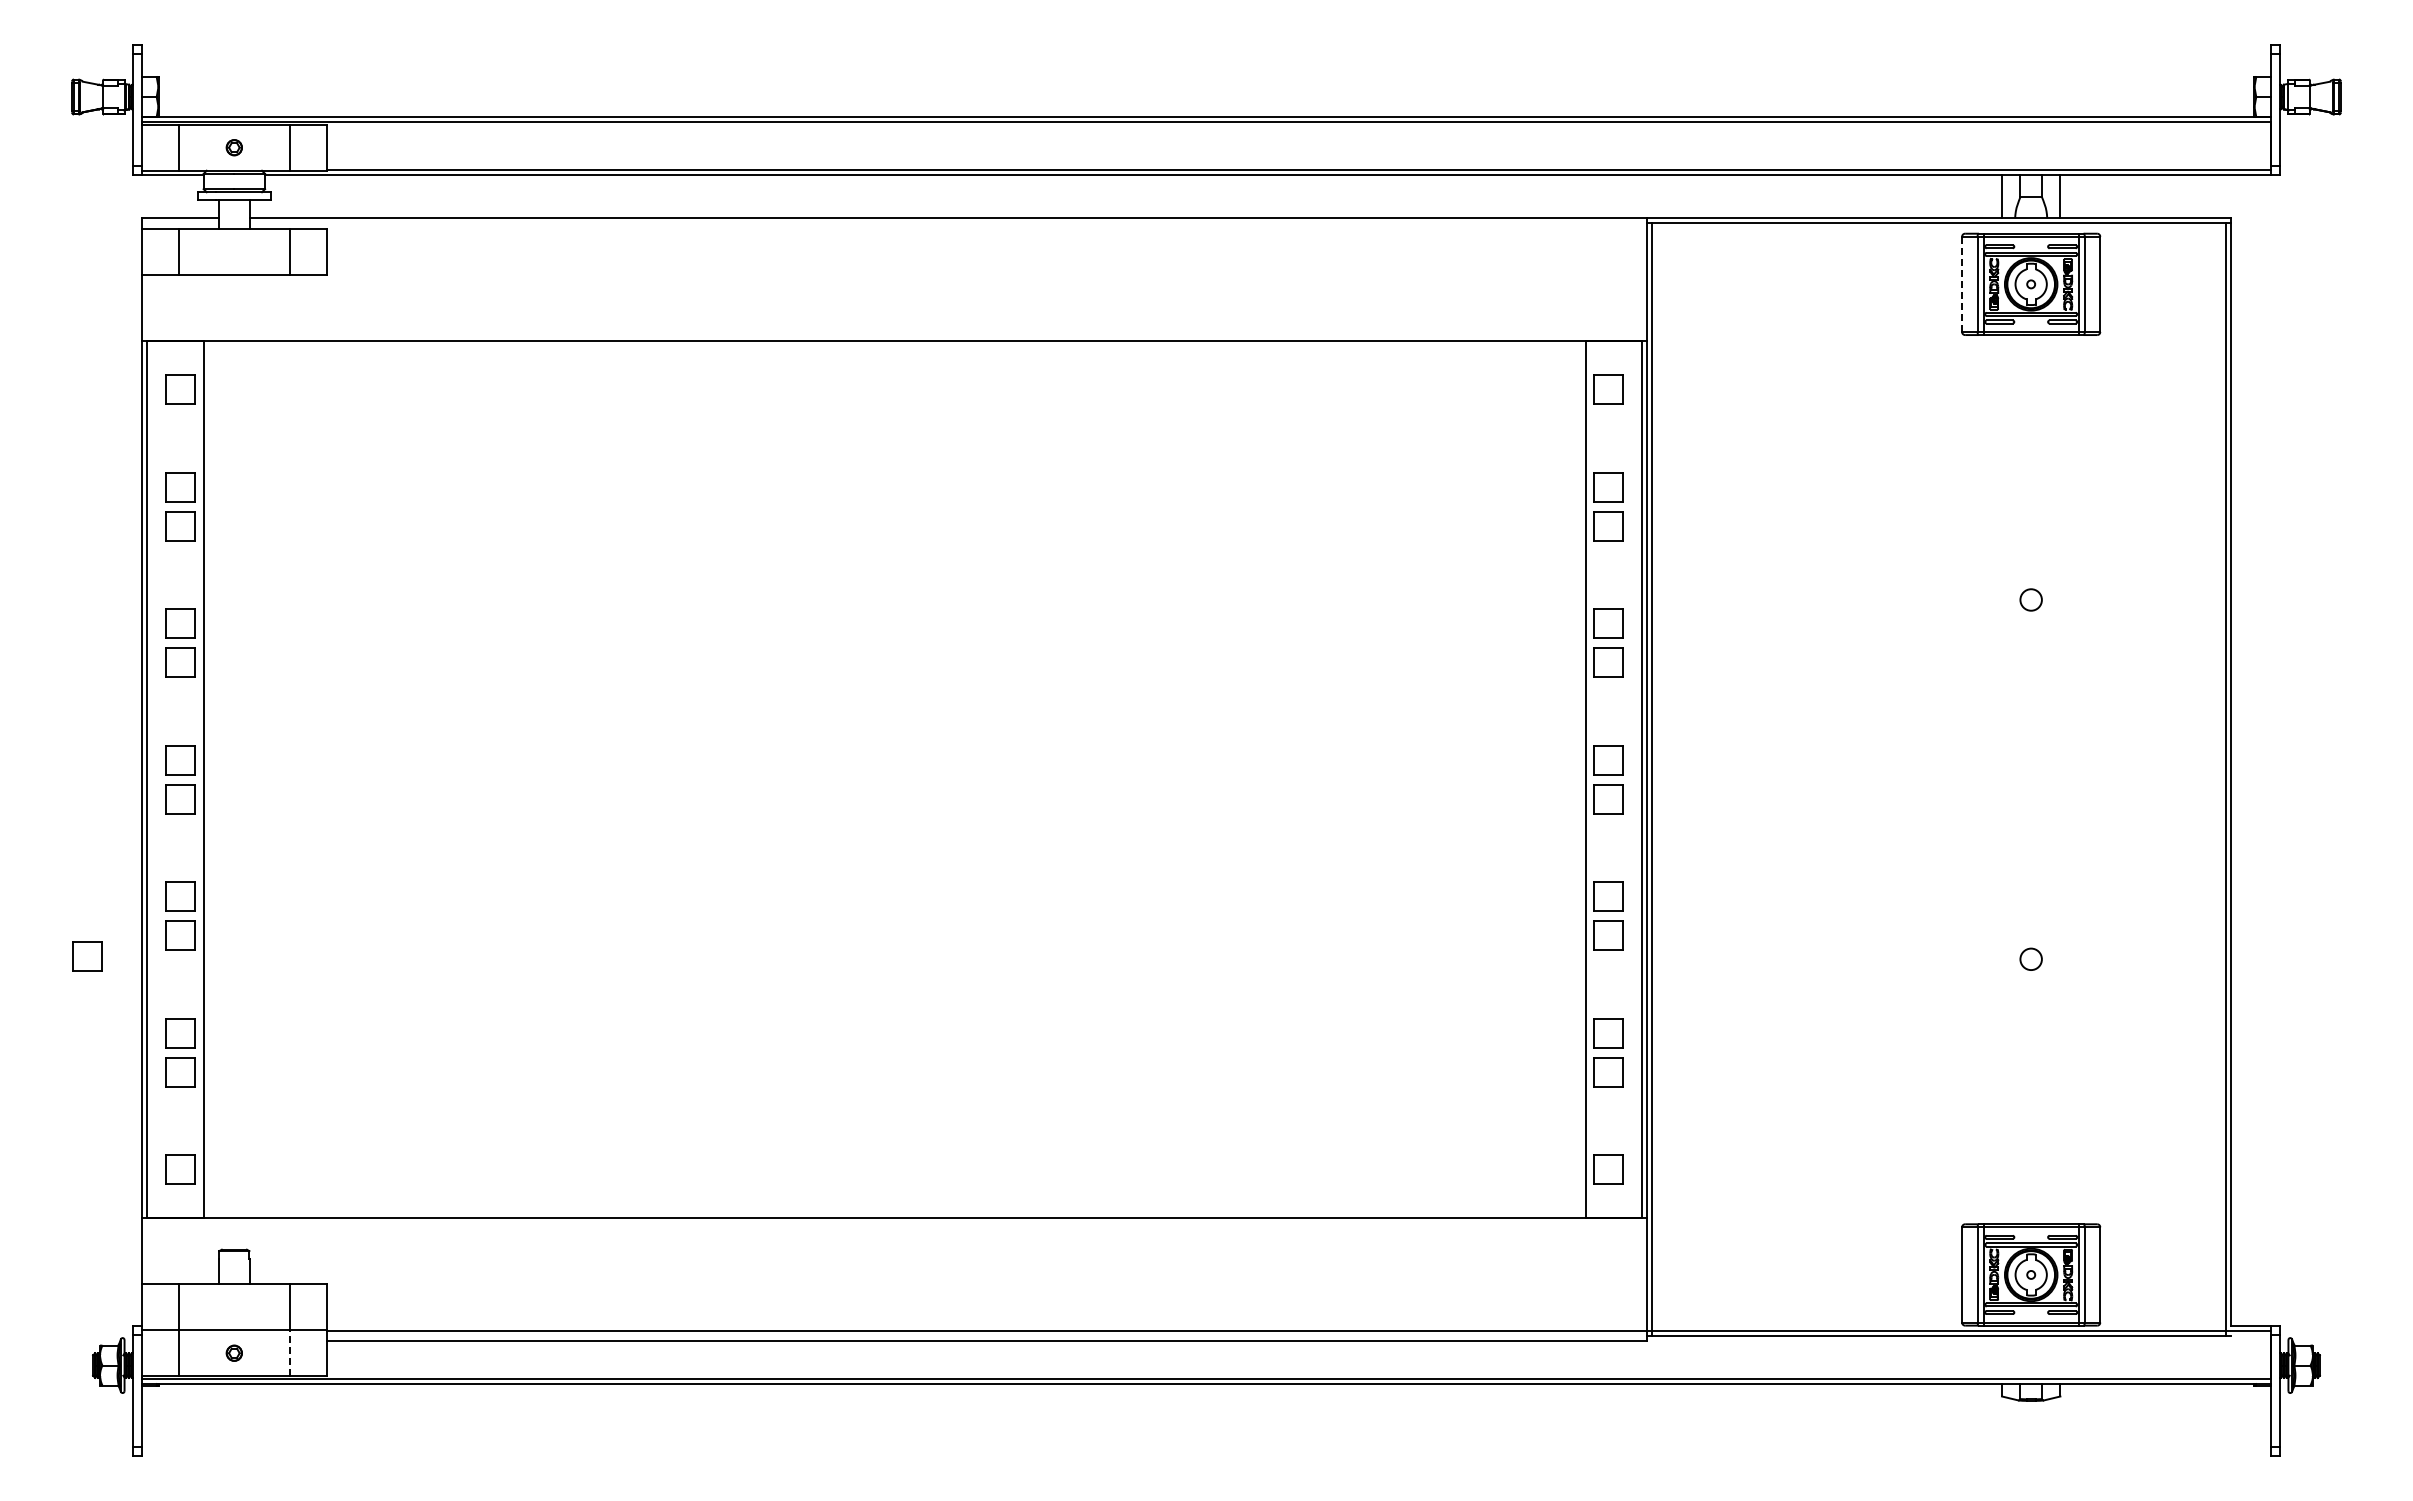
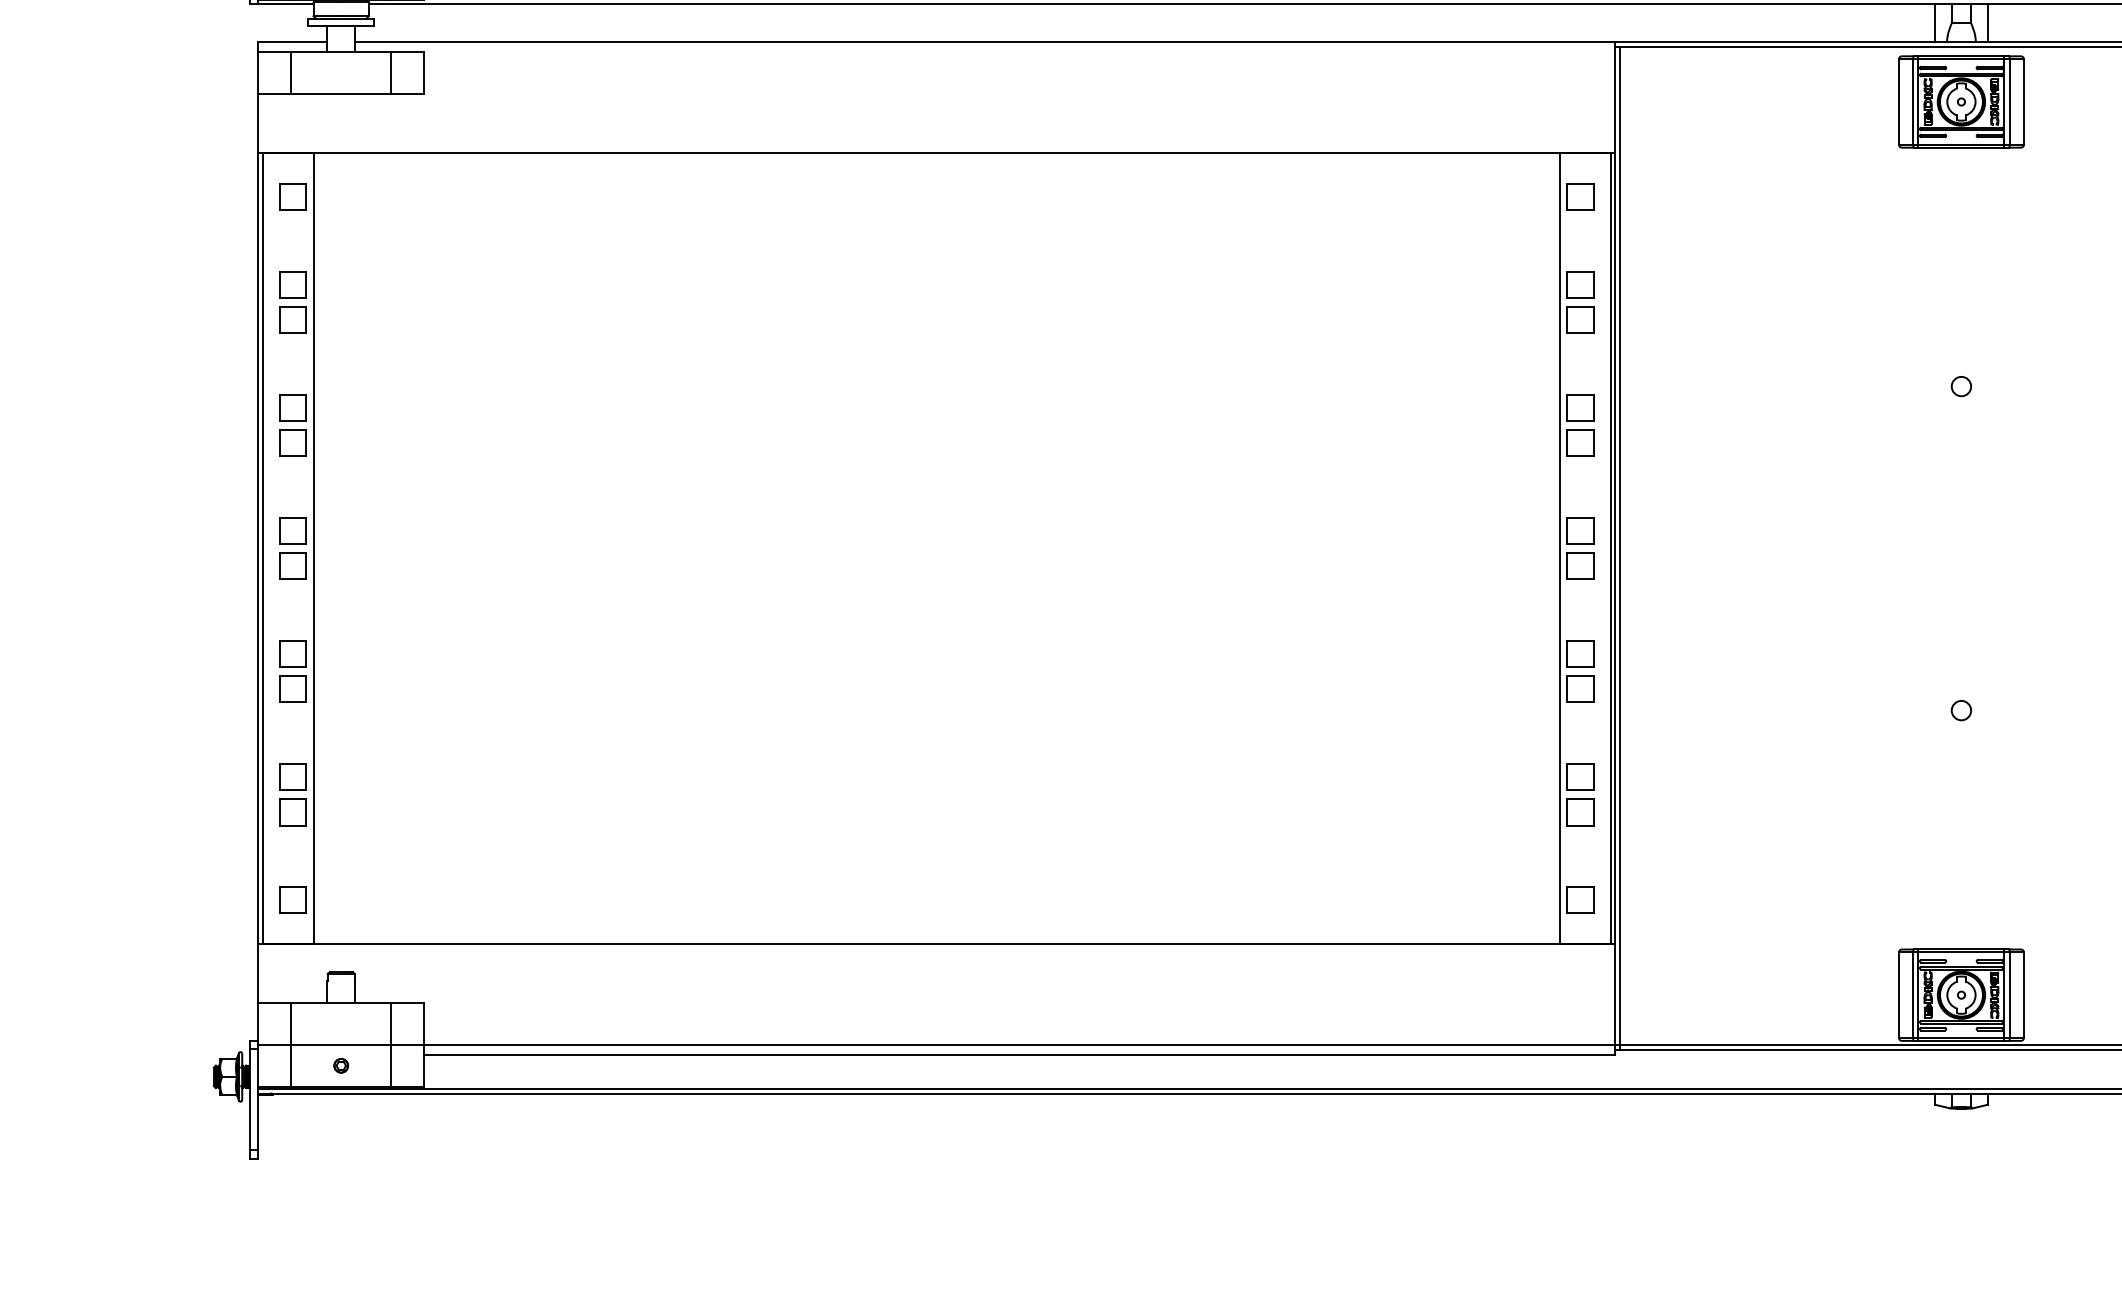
line: (1962, 284) -> (1899, 102), dashed -> solid
part: (87, 956) -> (208, 708), removed
line: (289, 1352) -> (390, 1065), dashed -> solid

